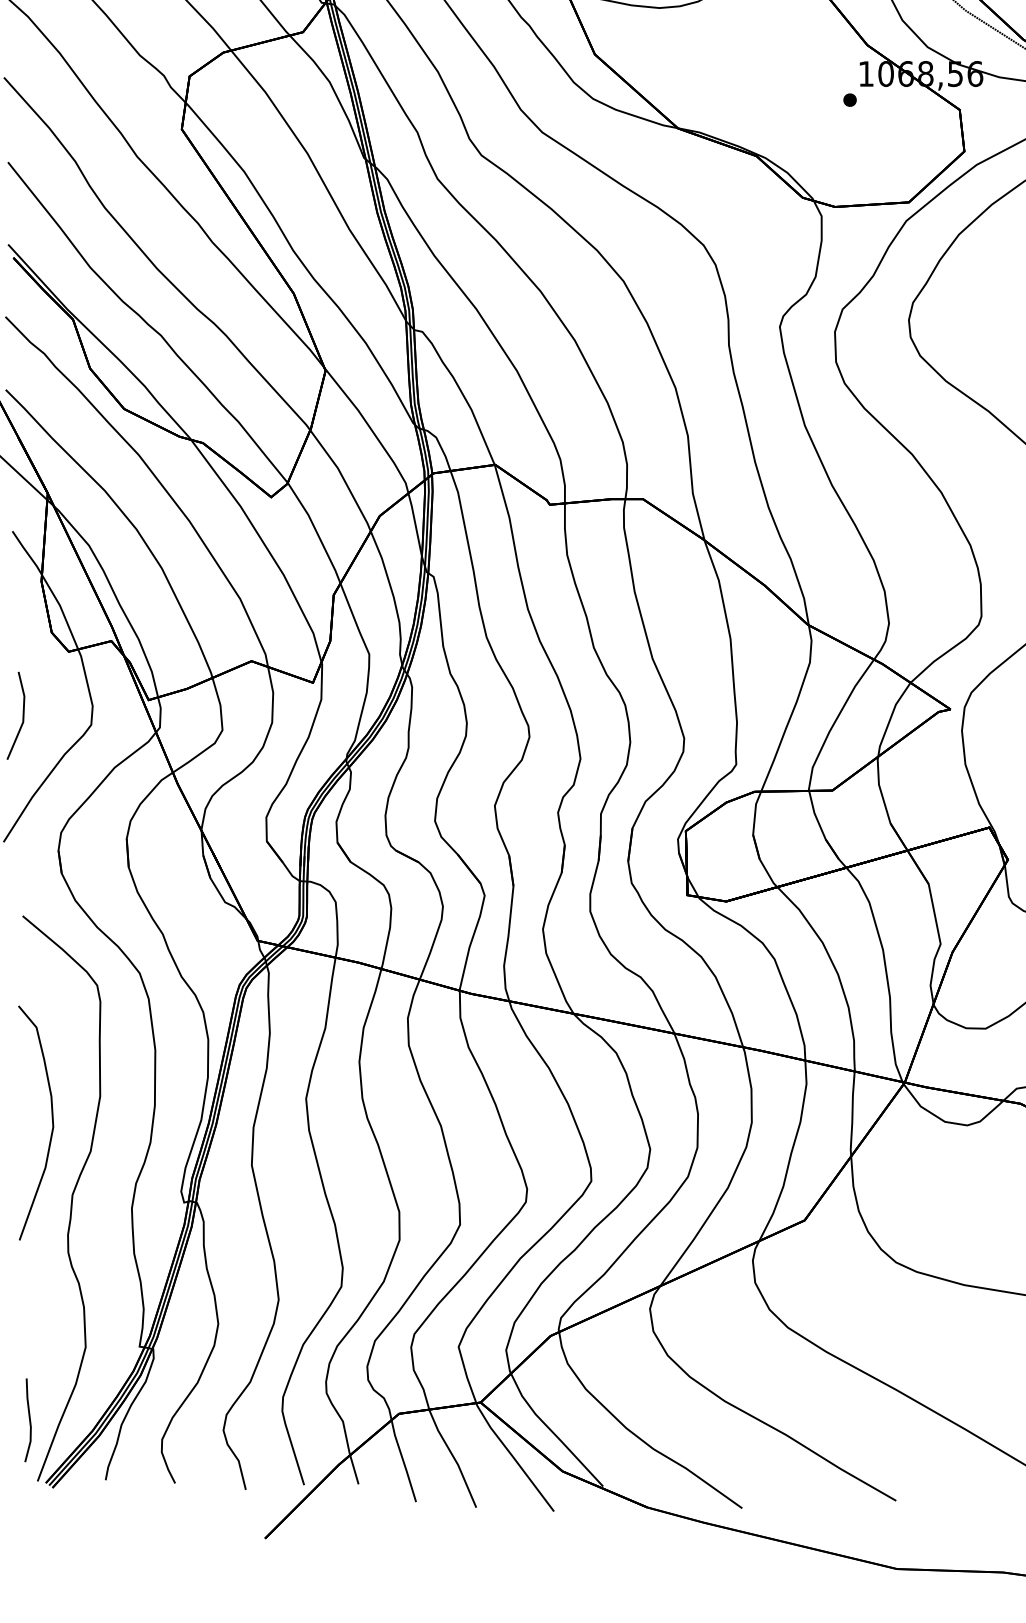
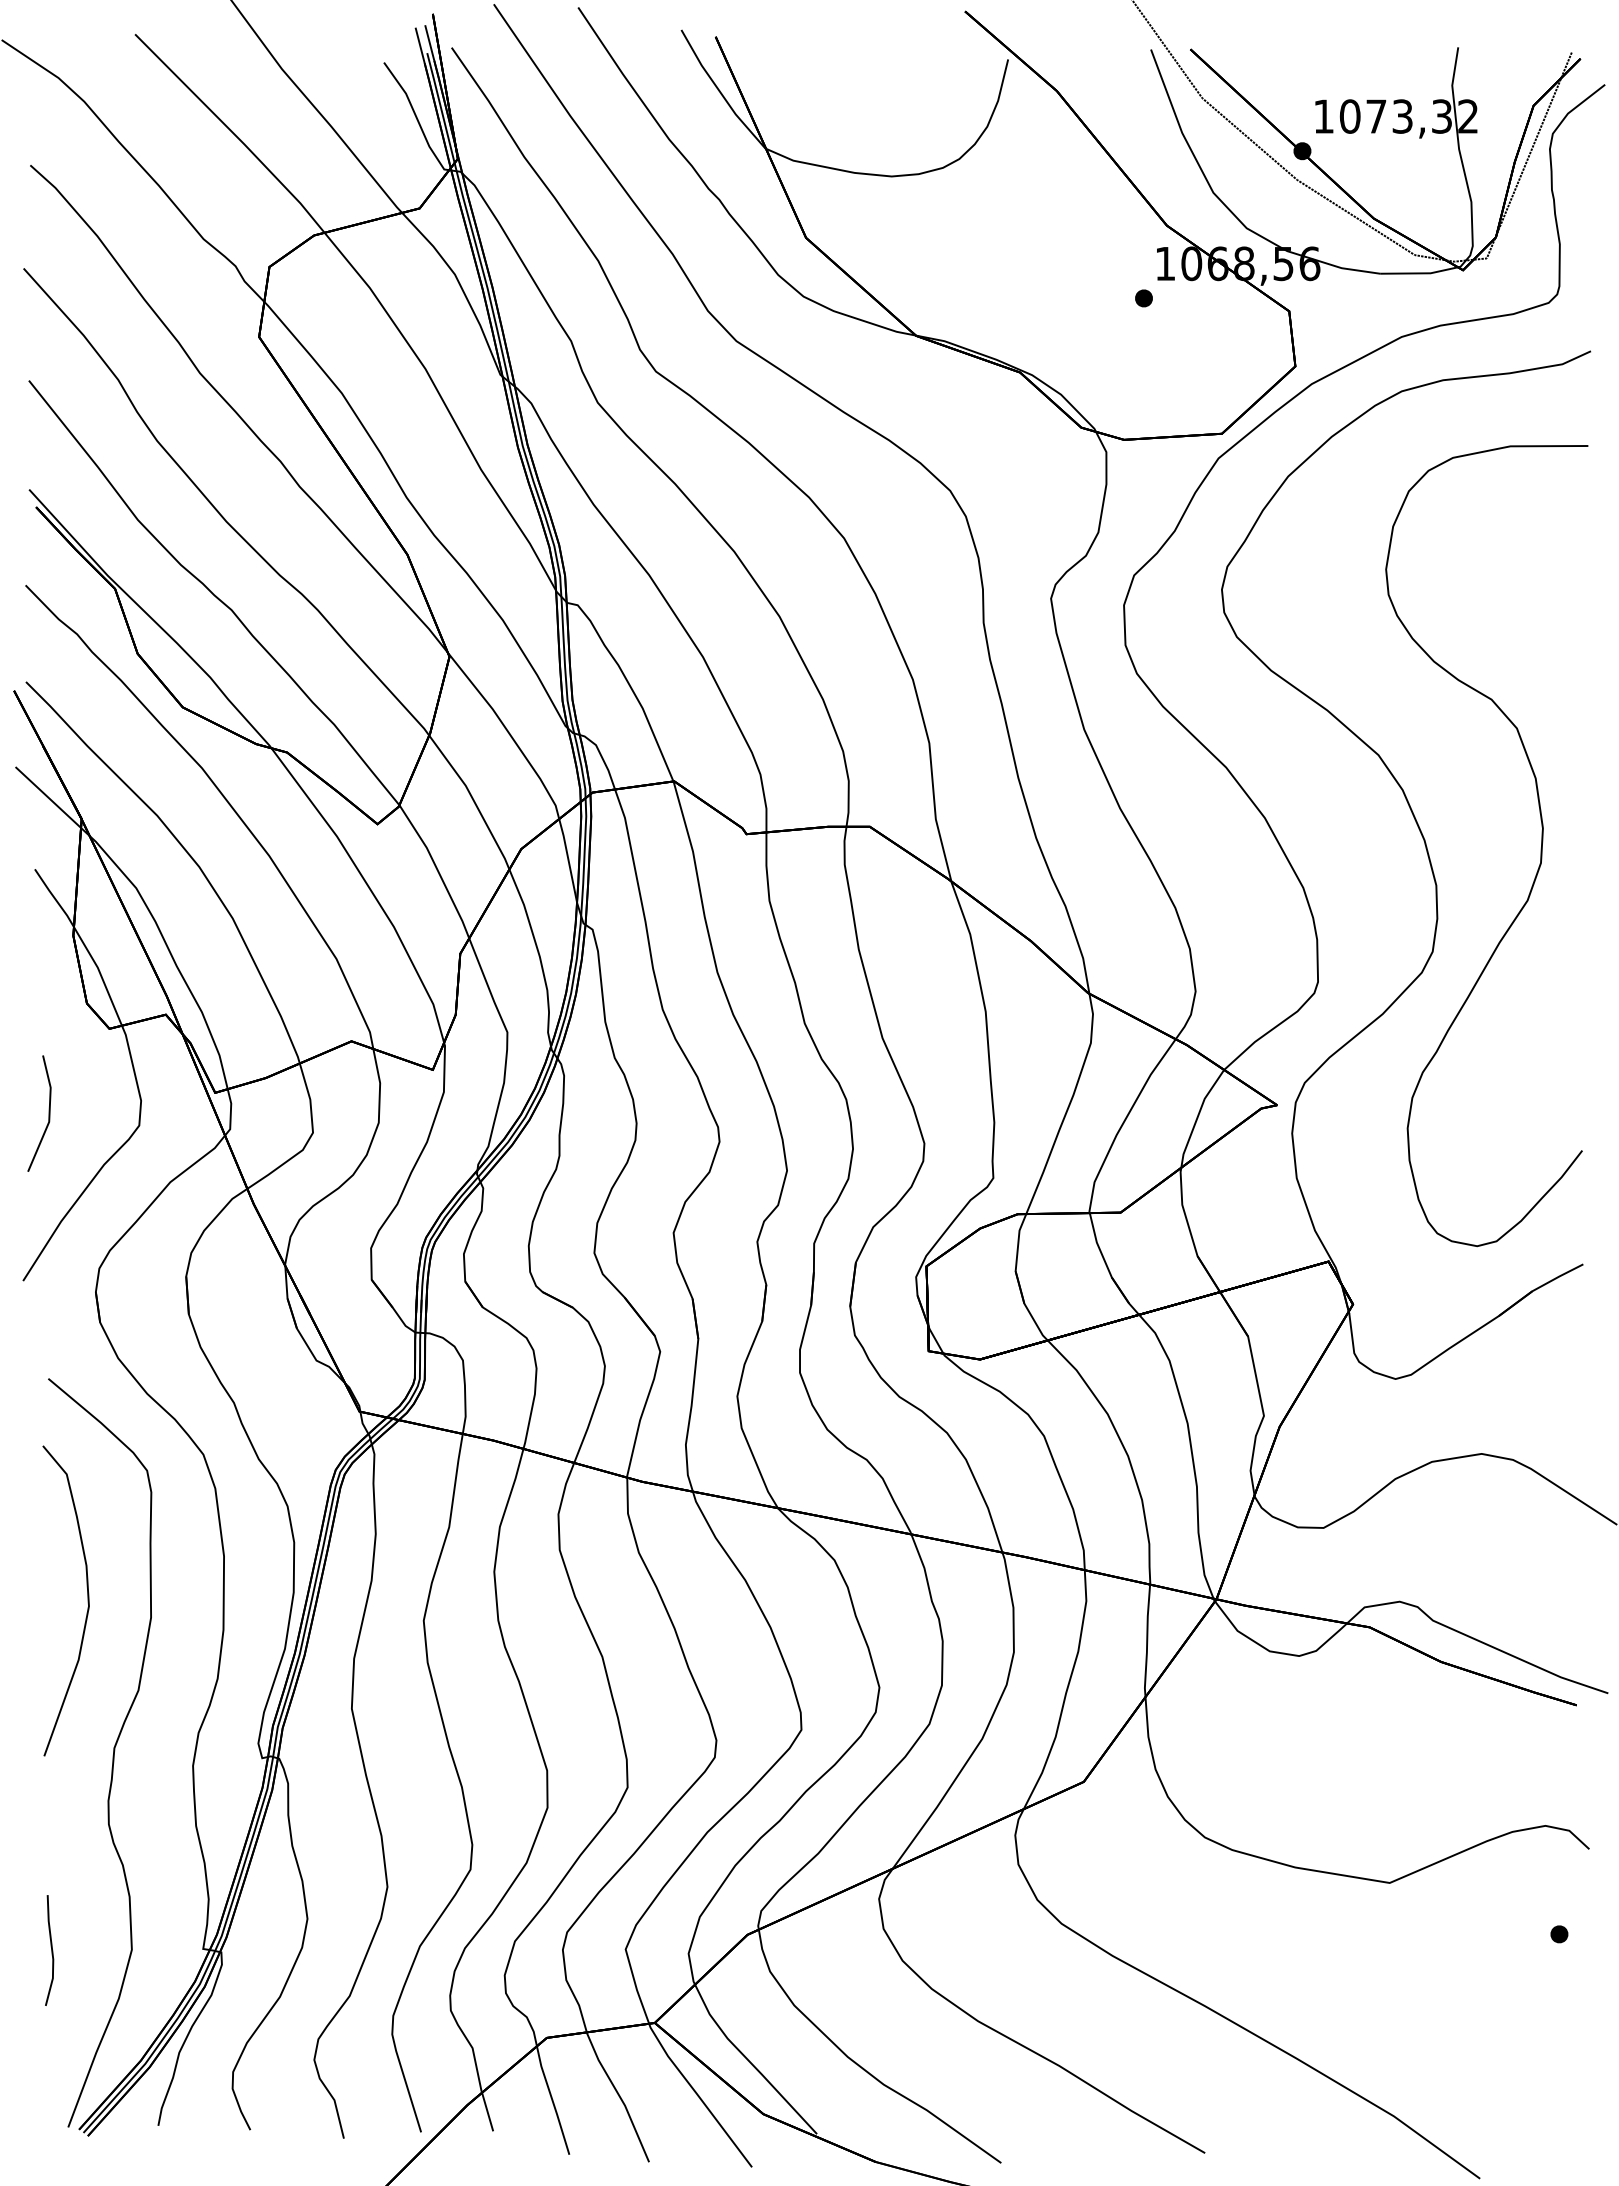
curve: (52, 1122) -> (87, 1600), moved
line: (29, 1420) -> (51, 1950), moved

